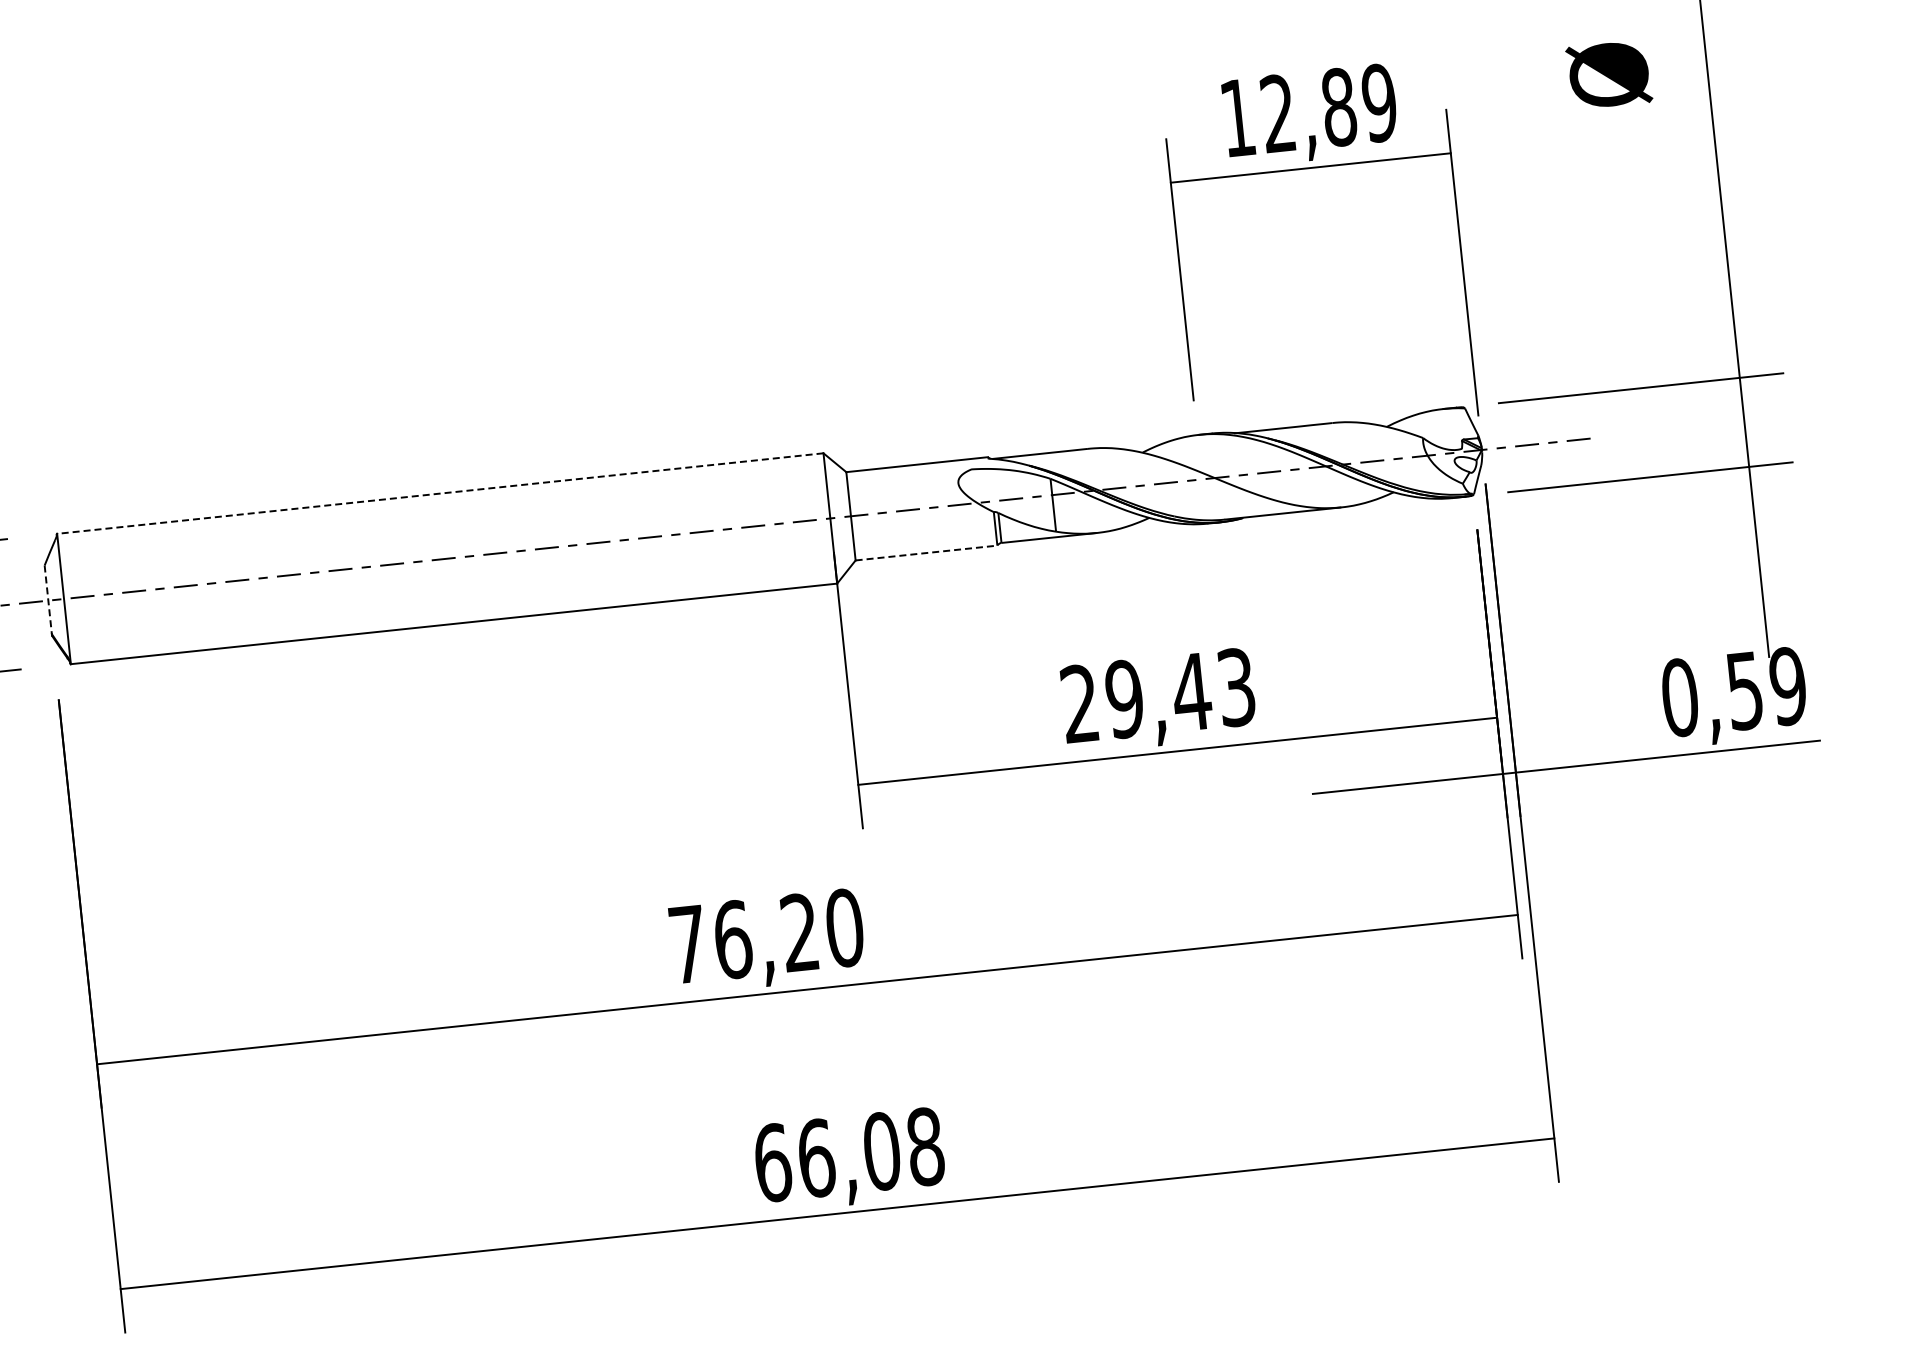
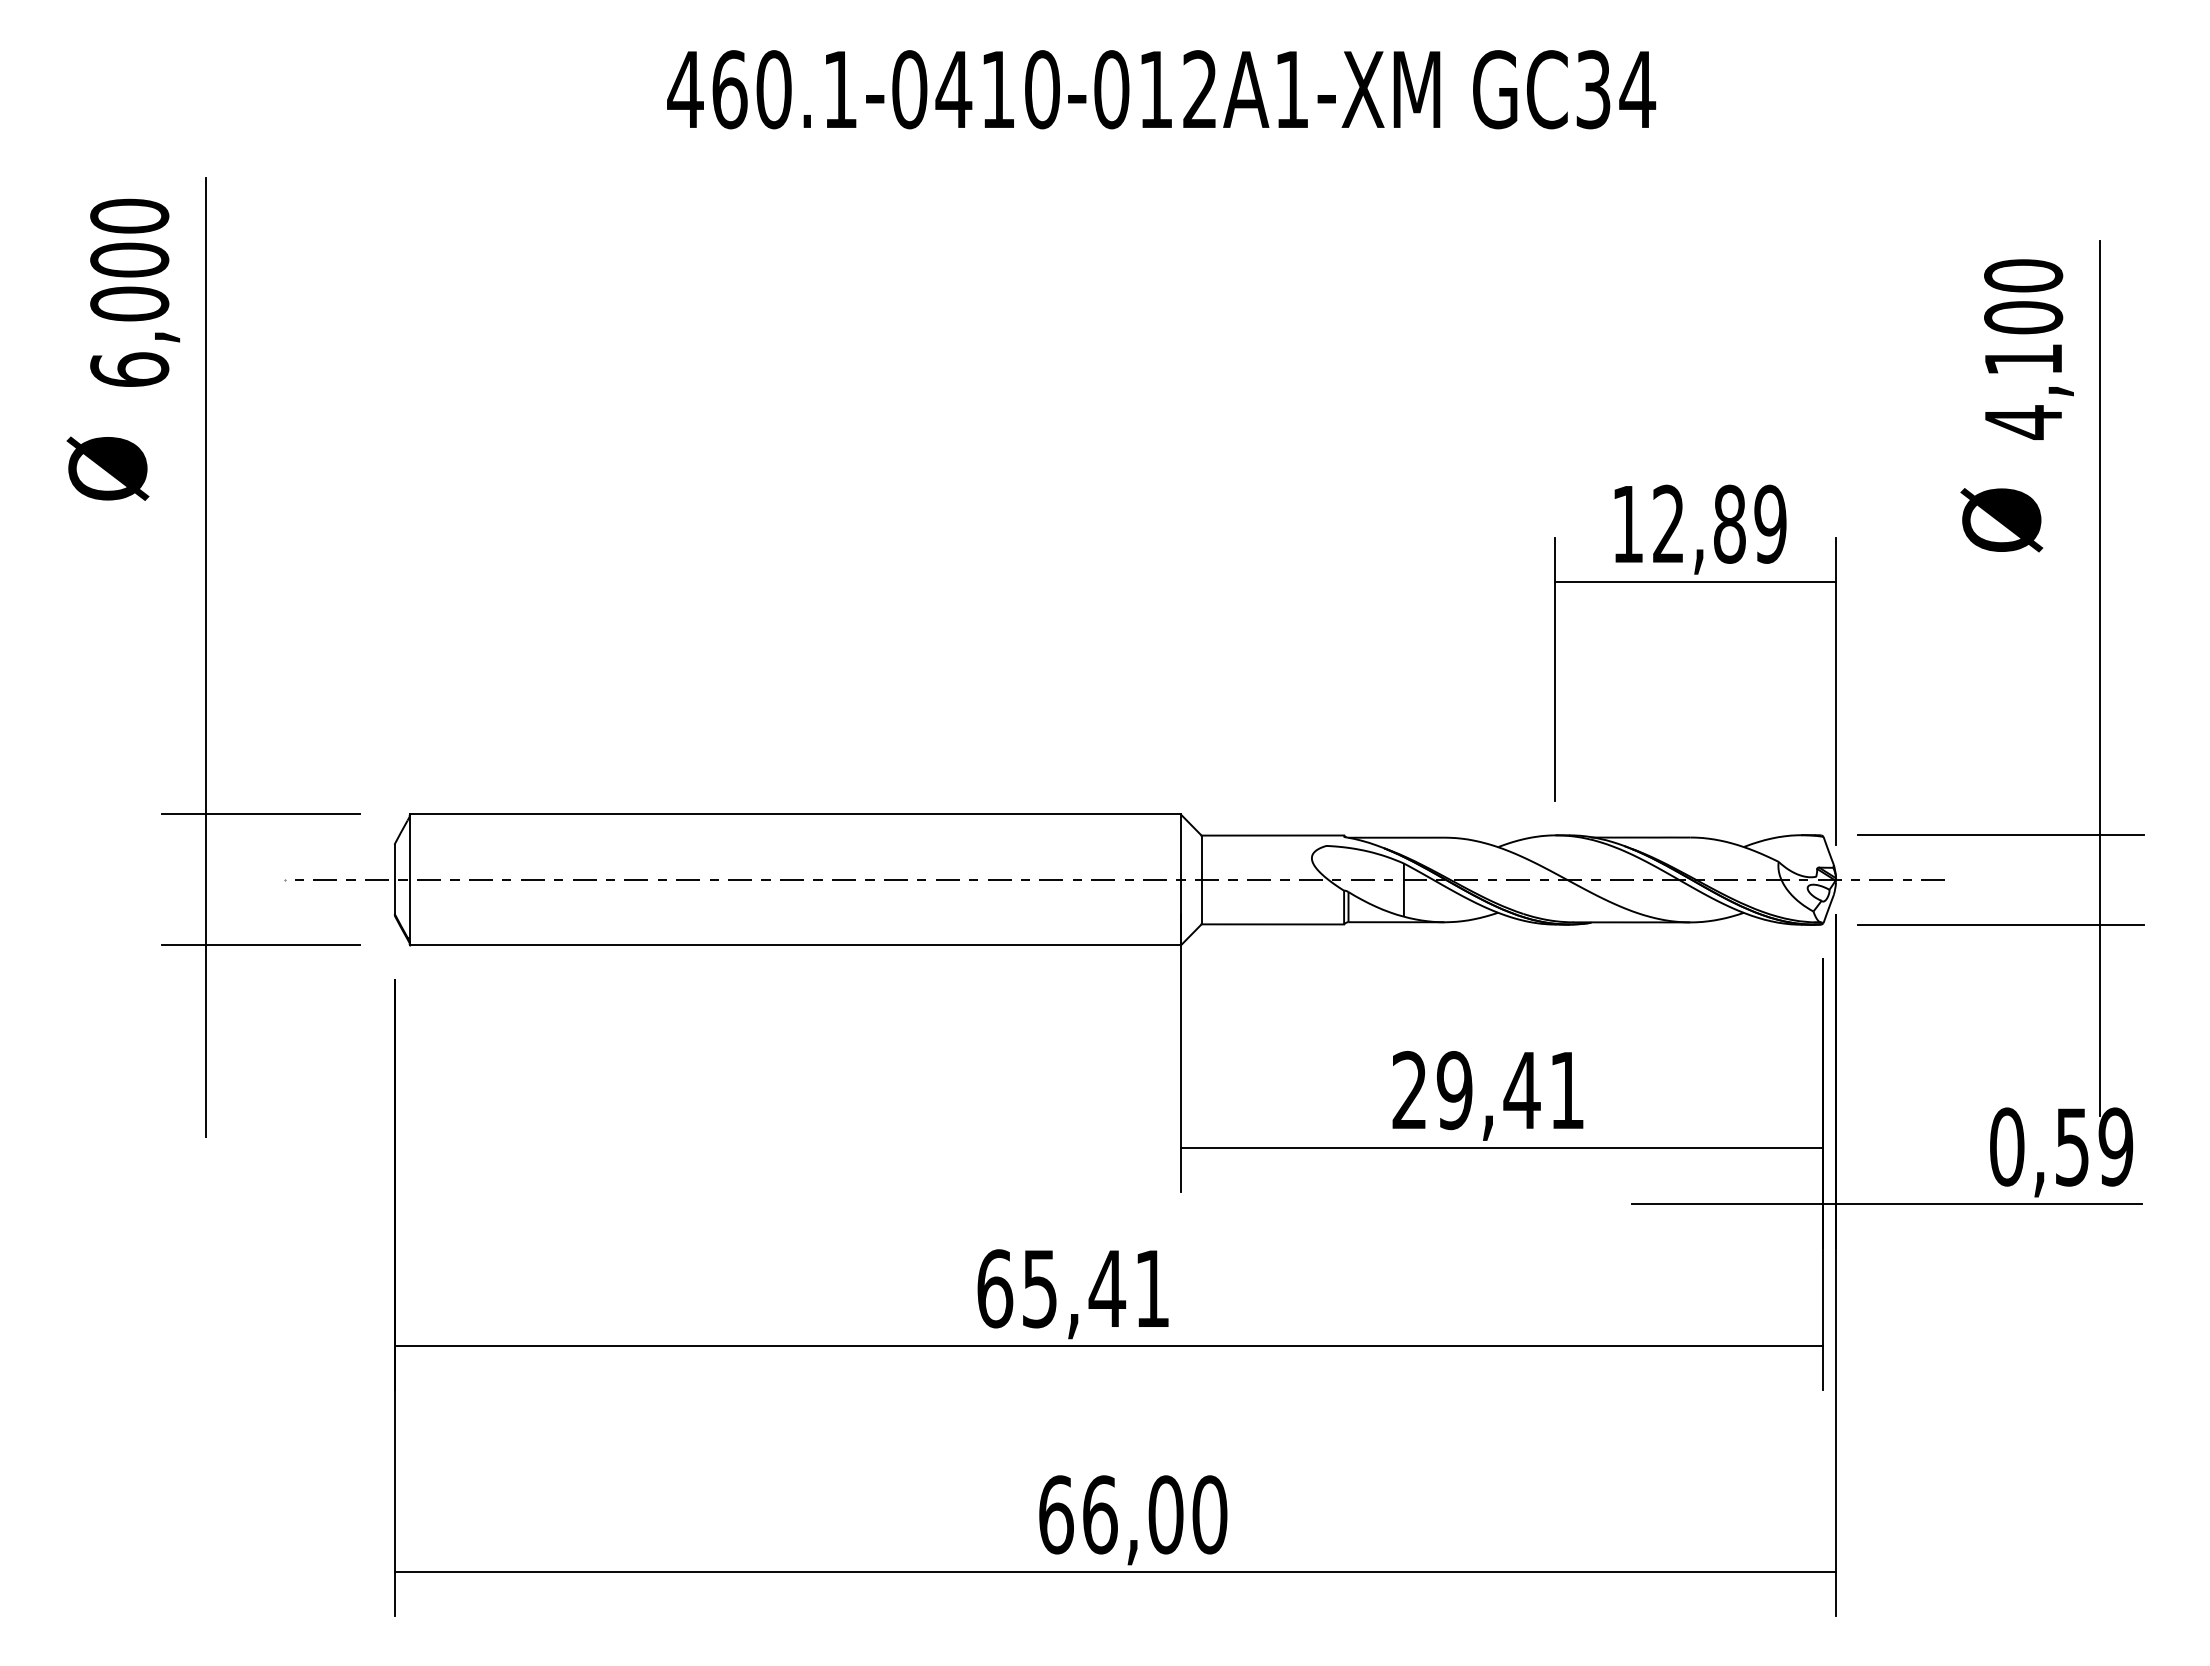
line: (440, 493) -> (795, 814), dashed -> solid
line: (927, 553) -> (1273, 924), dashed -> solid
line: (48, 600) -> (394, 879), dashed -> solid
text: (1236, 687) -> (1567, 1090), 29,43 -> 29,41
text: (766, 935) -> (1073, 1288), 76,20 -> 65,41
text: (925, 1146) -> (1209, 1514), 66,08 -> 66,00

